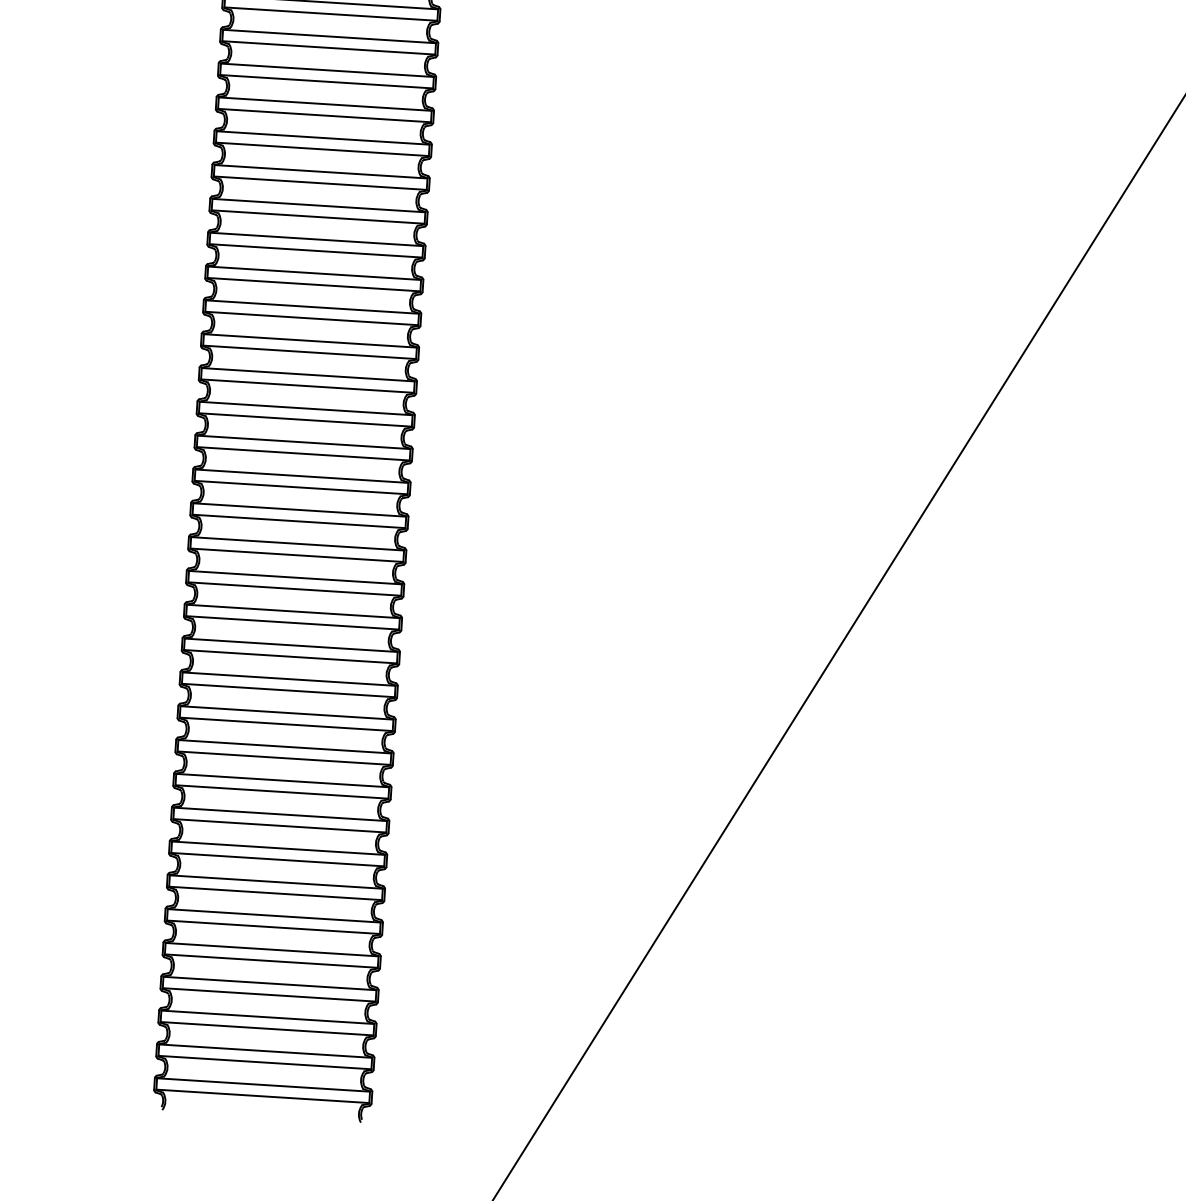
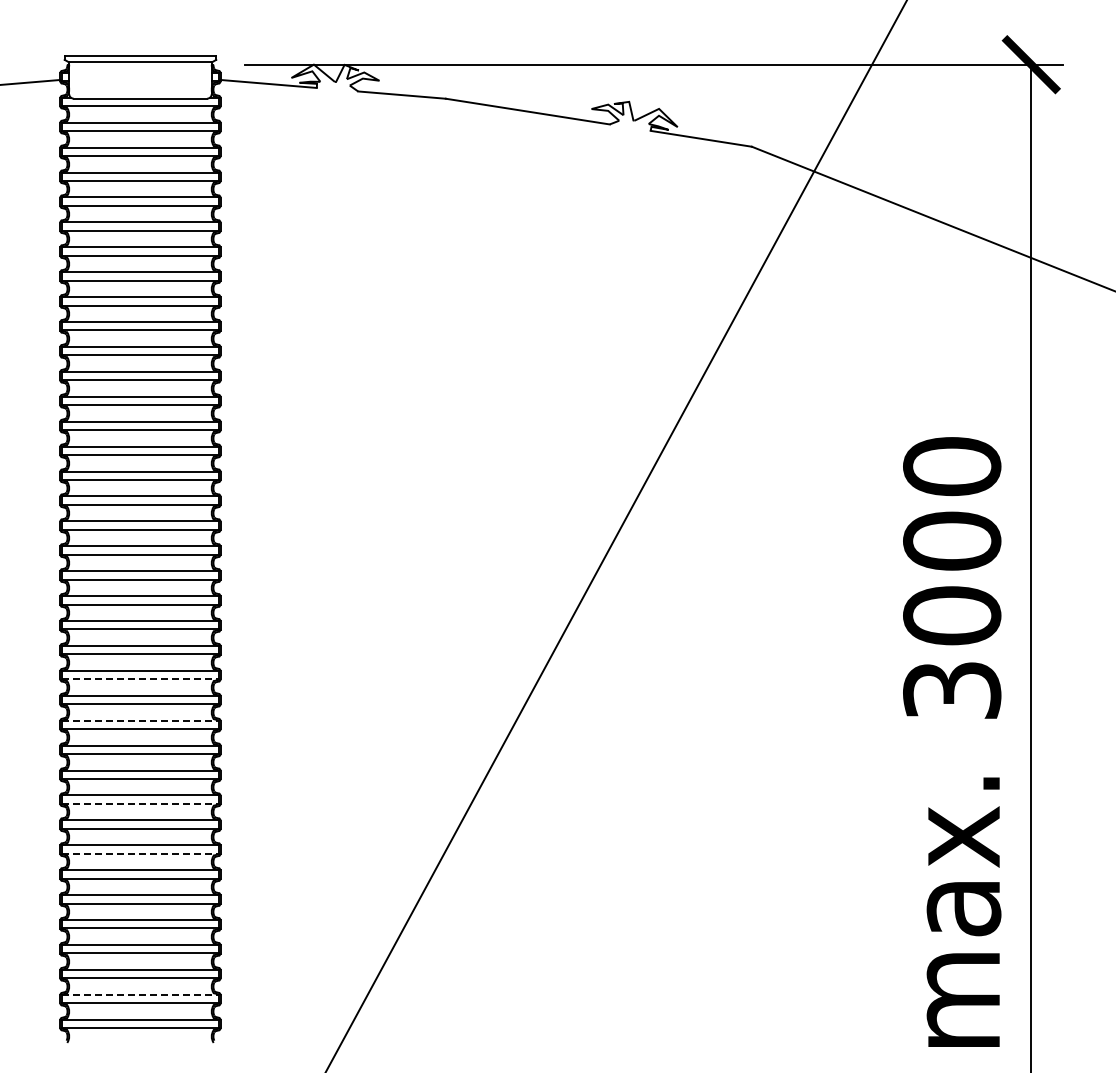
line: (292, 623) -> (140, 679), solid -> dashed
line: (289, 678) -> (140, 720), solid -> dashed
line: (282, 791) -> (140, 803), solid -> dashed
line: (277, 859) -> (140, 853), solid -> dashed
line: (265, 1050) -> (140, 994), solid -> dashed

